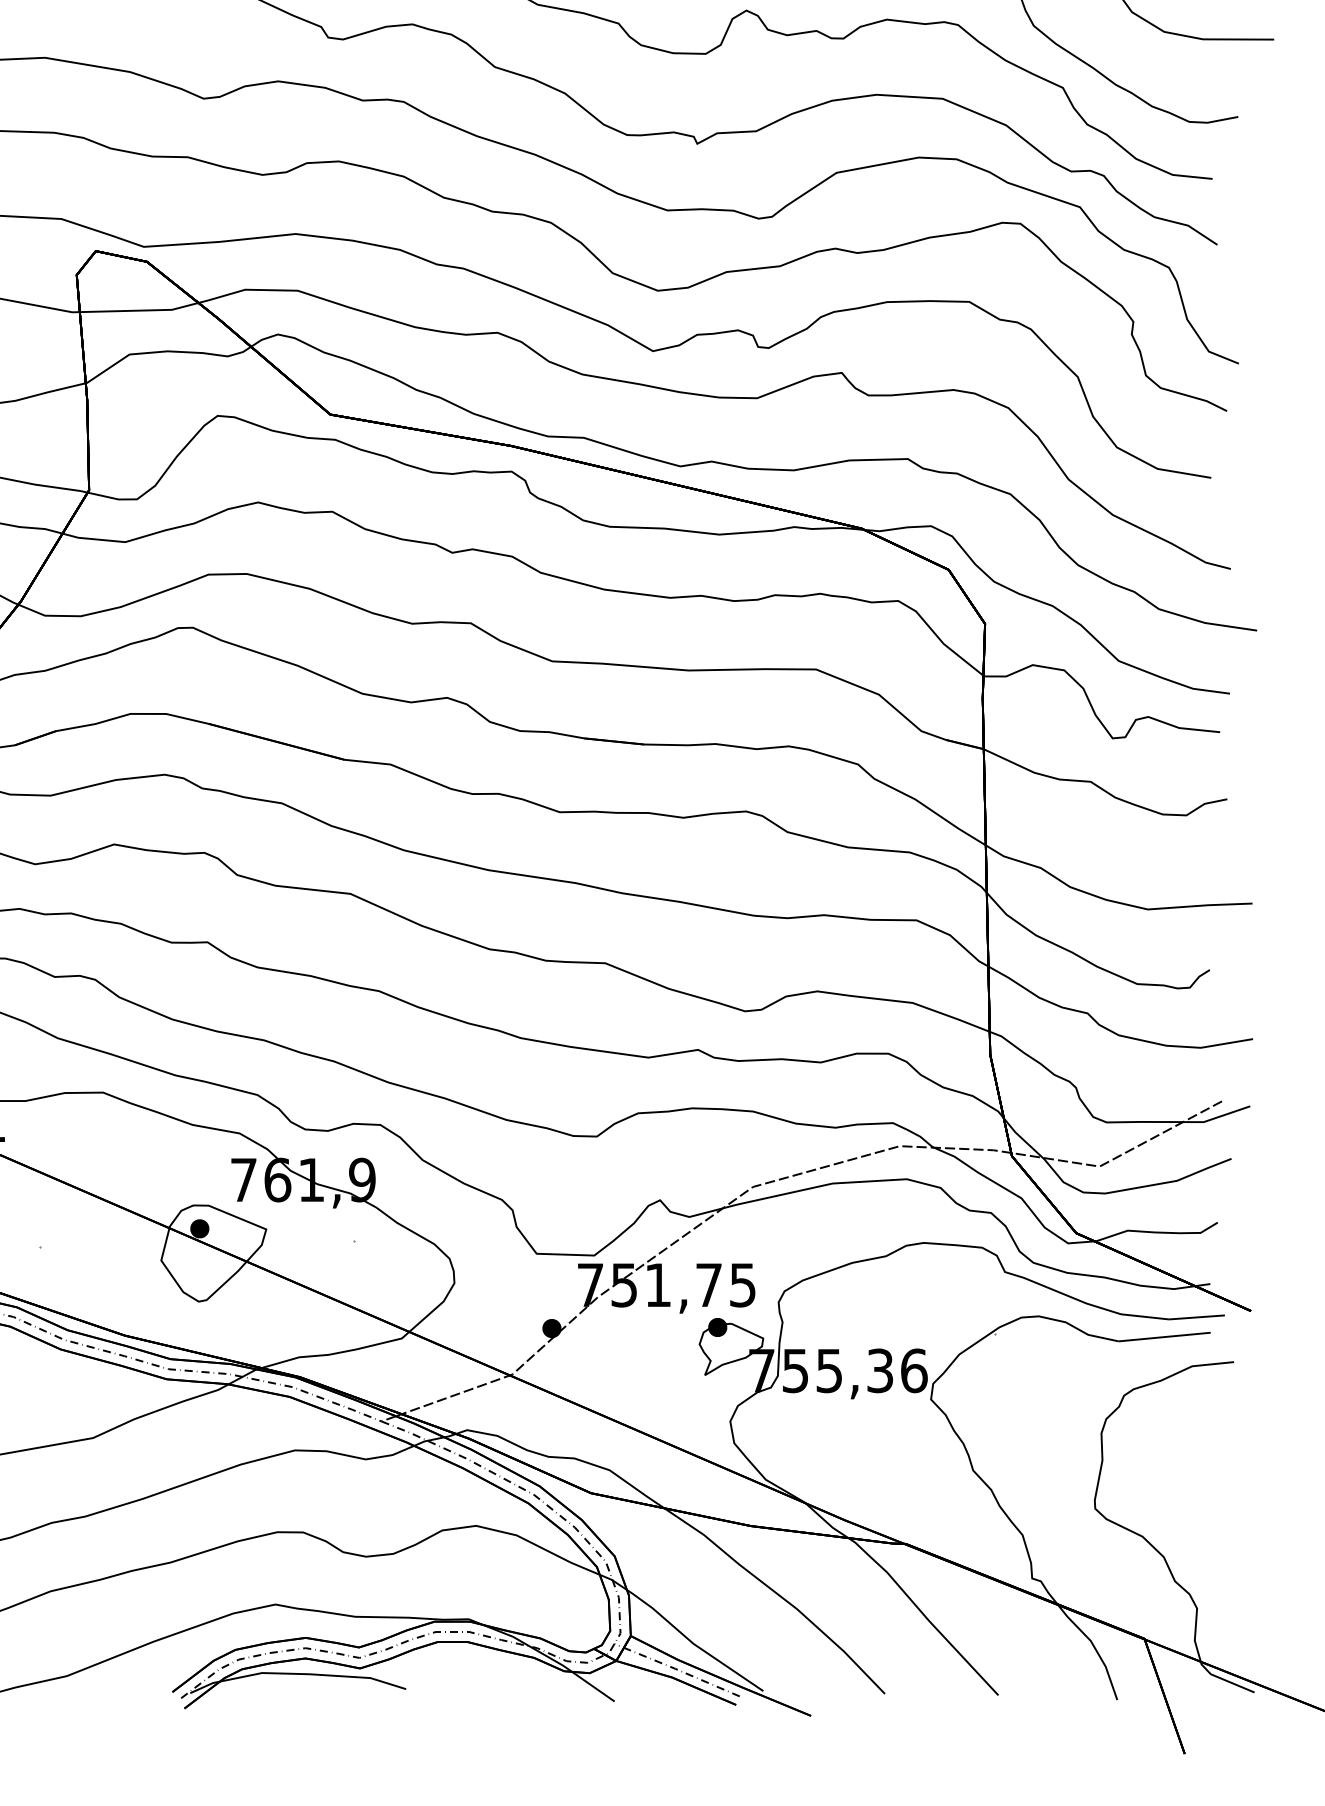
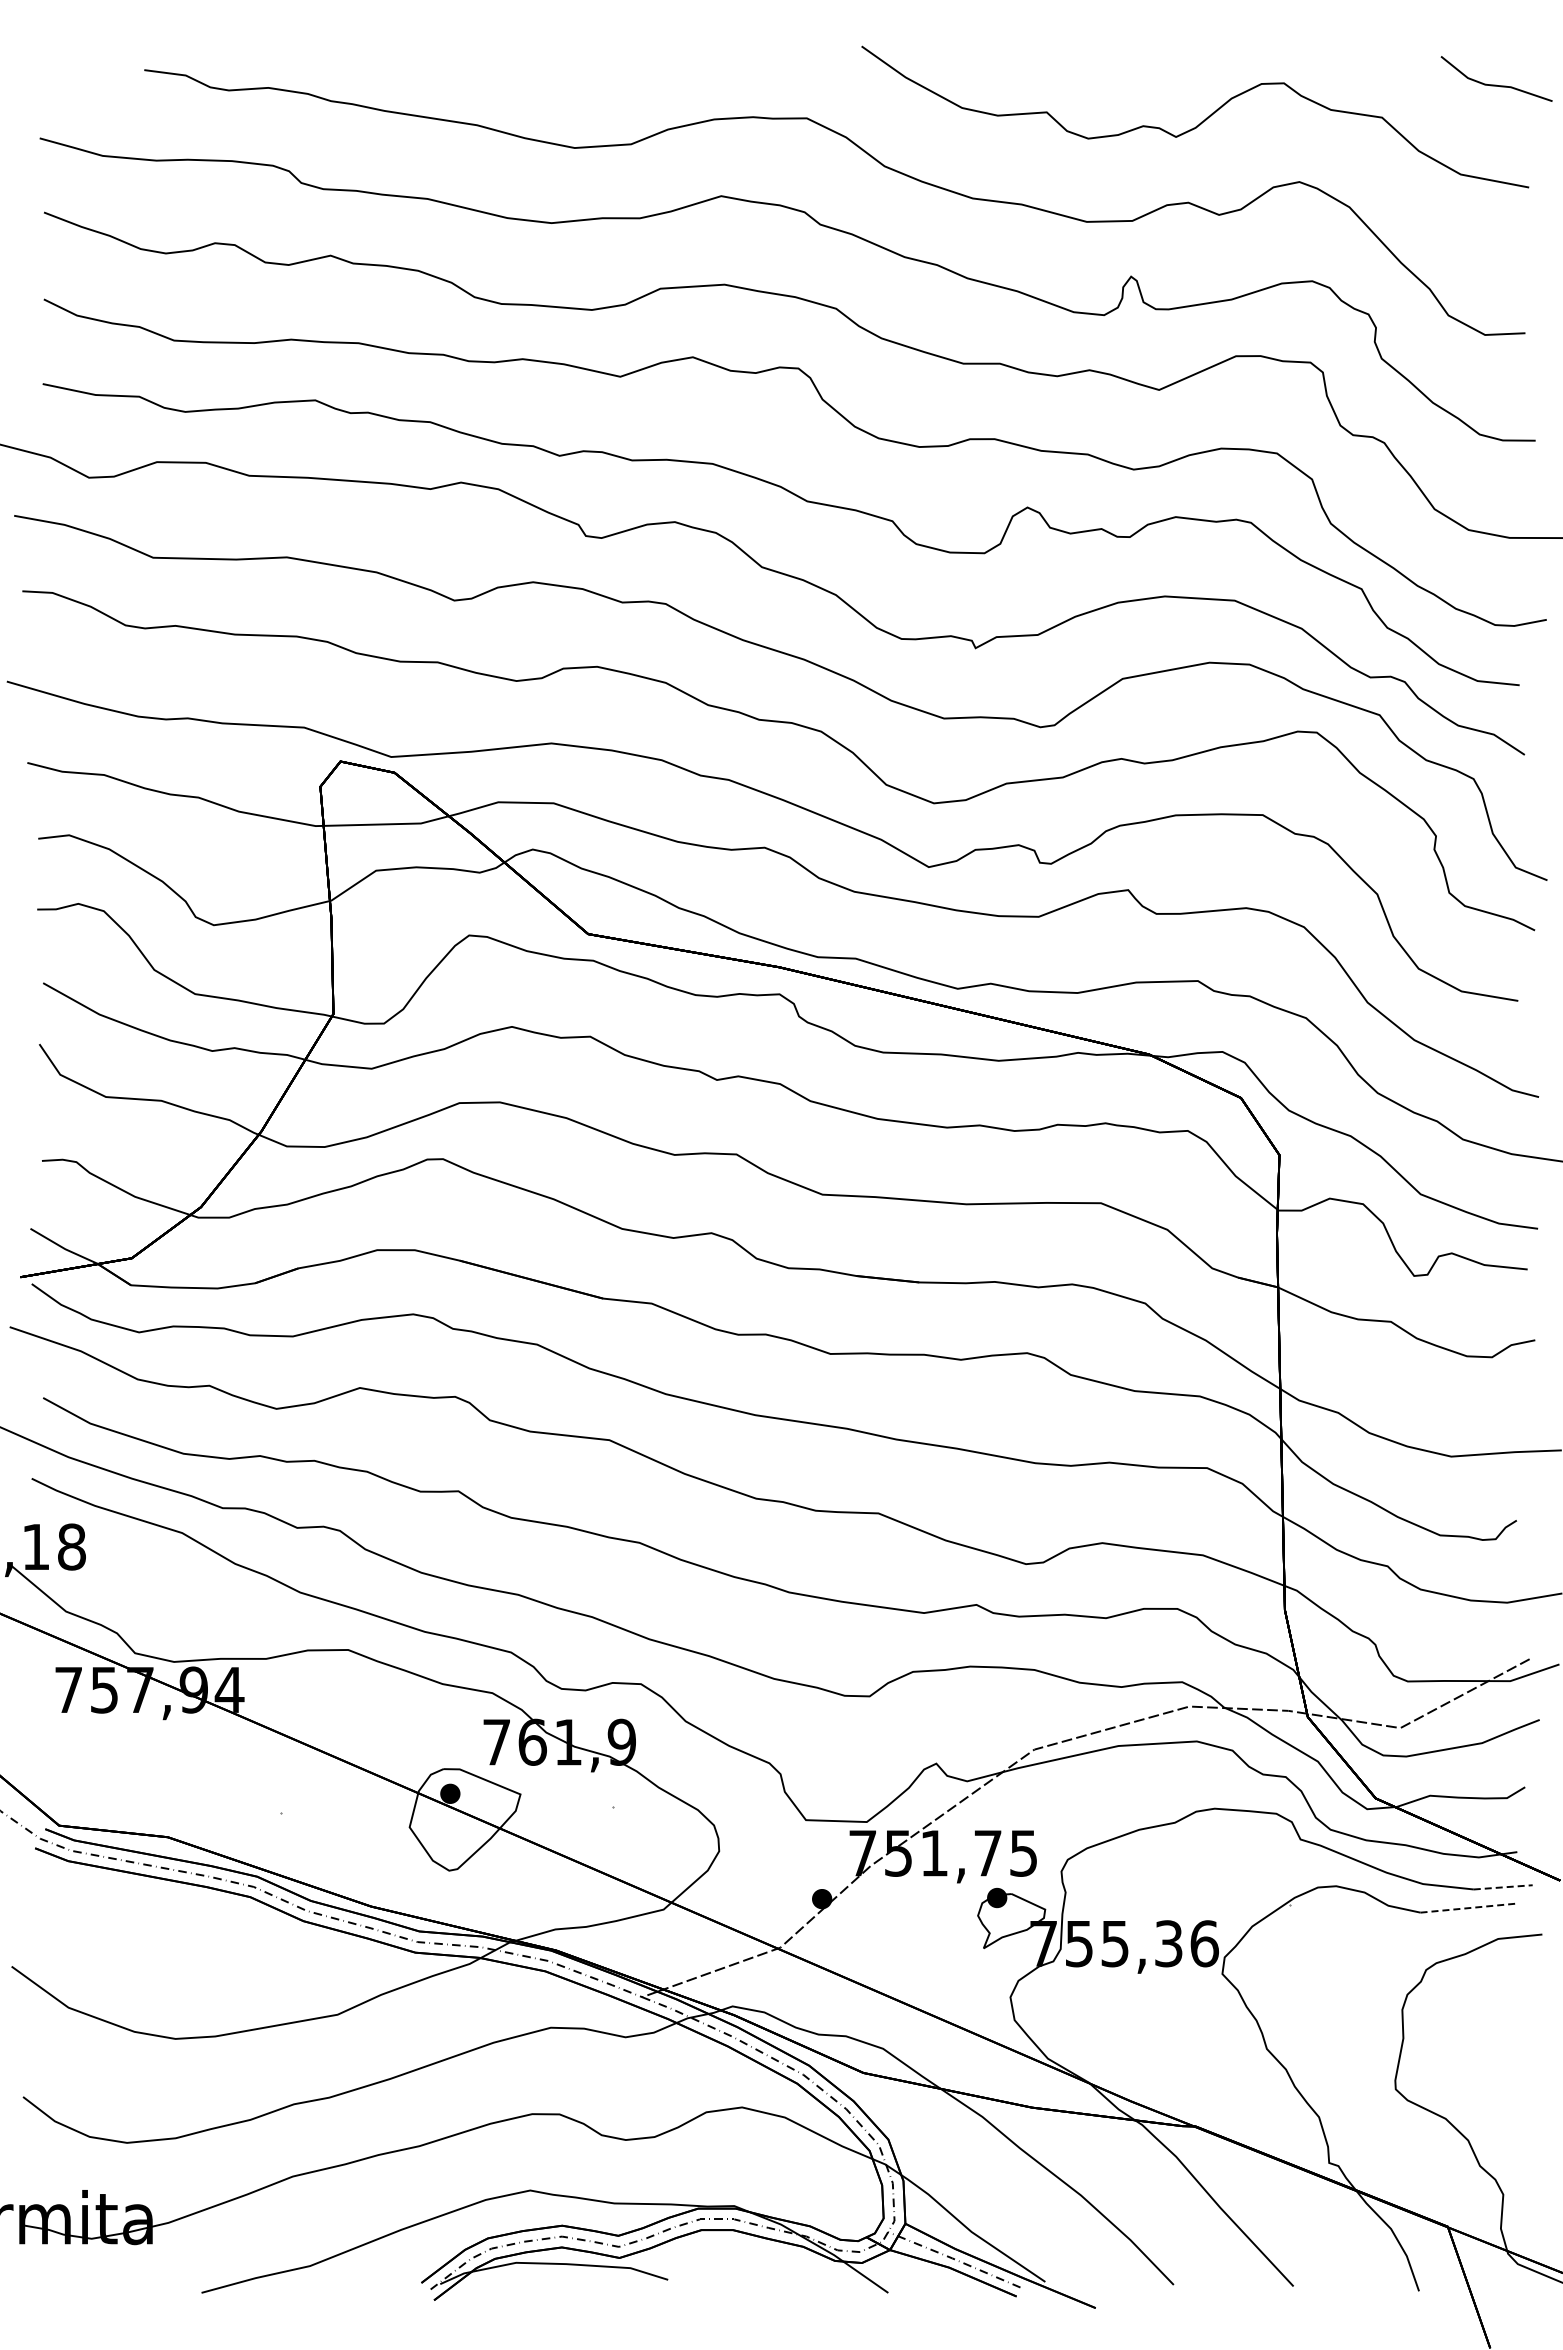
line: (1197, 1317) -> (1503, 1887), solid -> dashed
line: (1165, 1337) -> (1469, 1908), solid -> dashed

